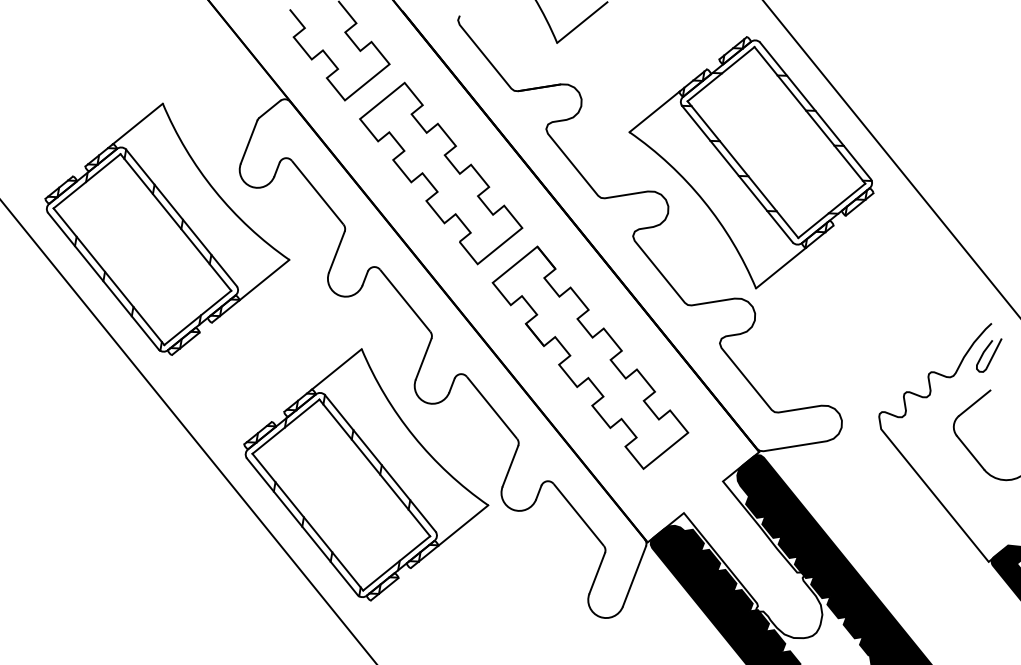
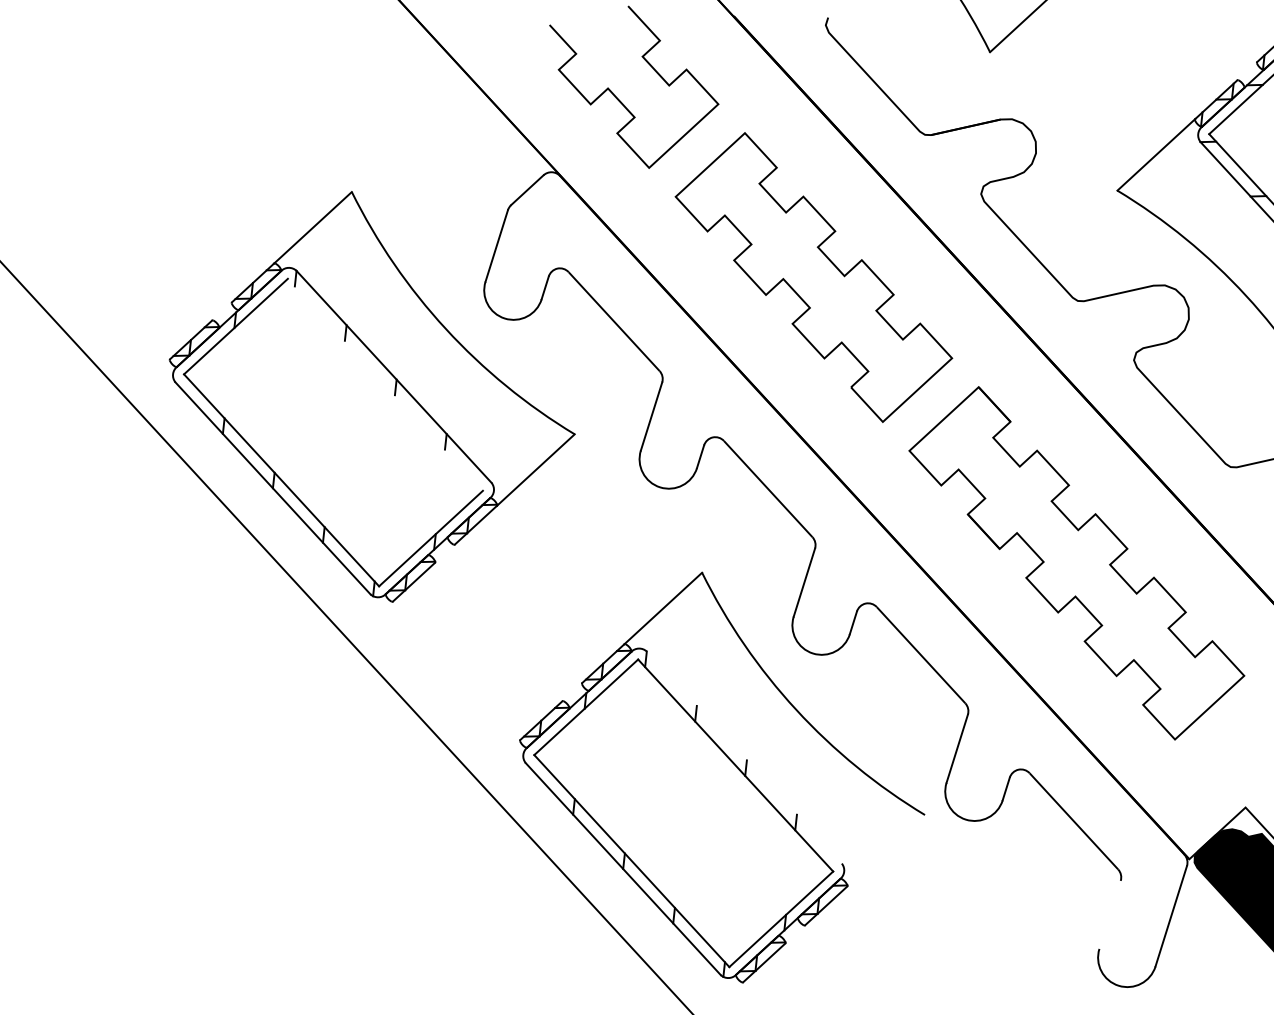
line: (175, 222) -> (384, 384), removed
line: (380, 463) -> (744, 757), removed
line: (463, 525) -> (886, 850), removed
line: (597, 573) -> (1110, 915), removed

